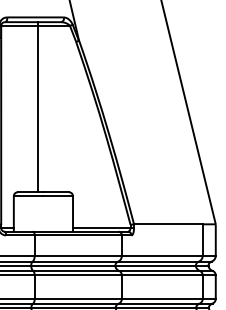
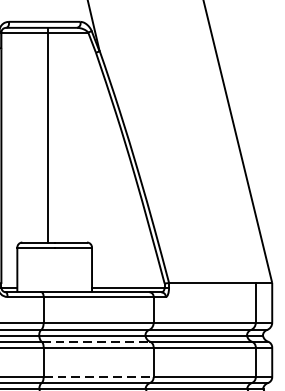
line: (76, 270) -> (96, 341), solid -> dashed
line: (78, 298) -> (98, 376), solid -> dashed

